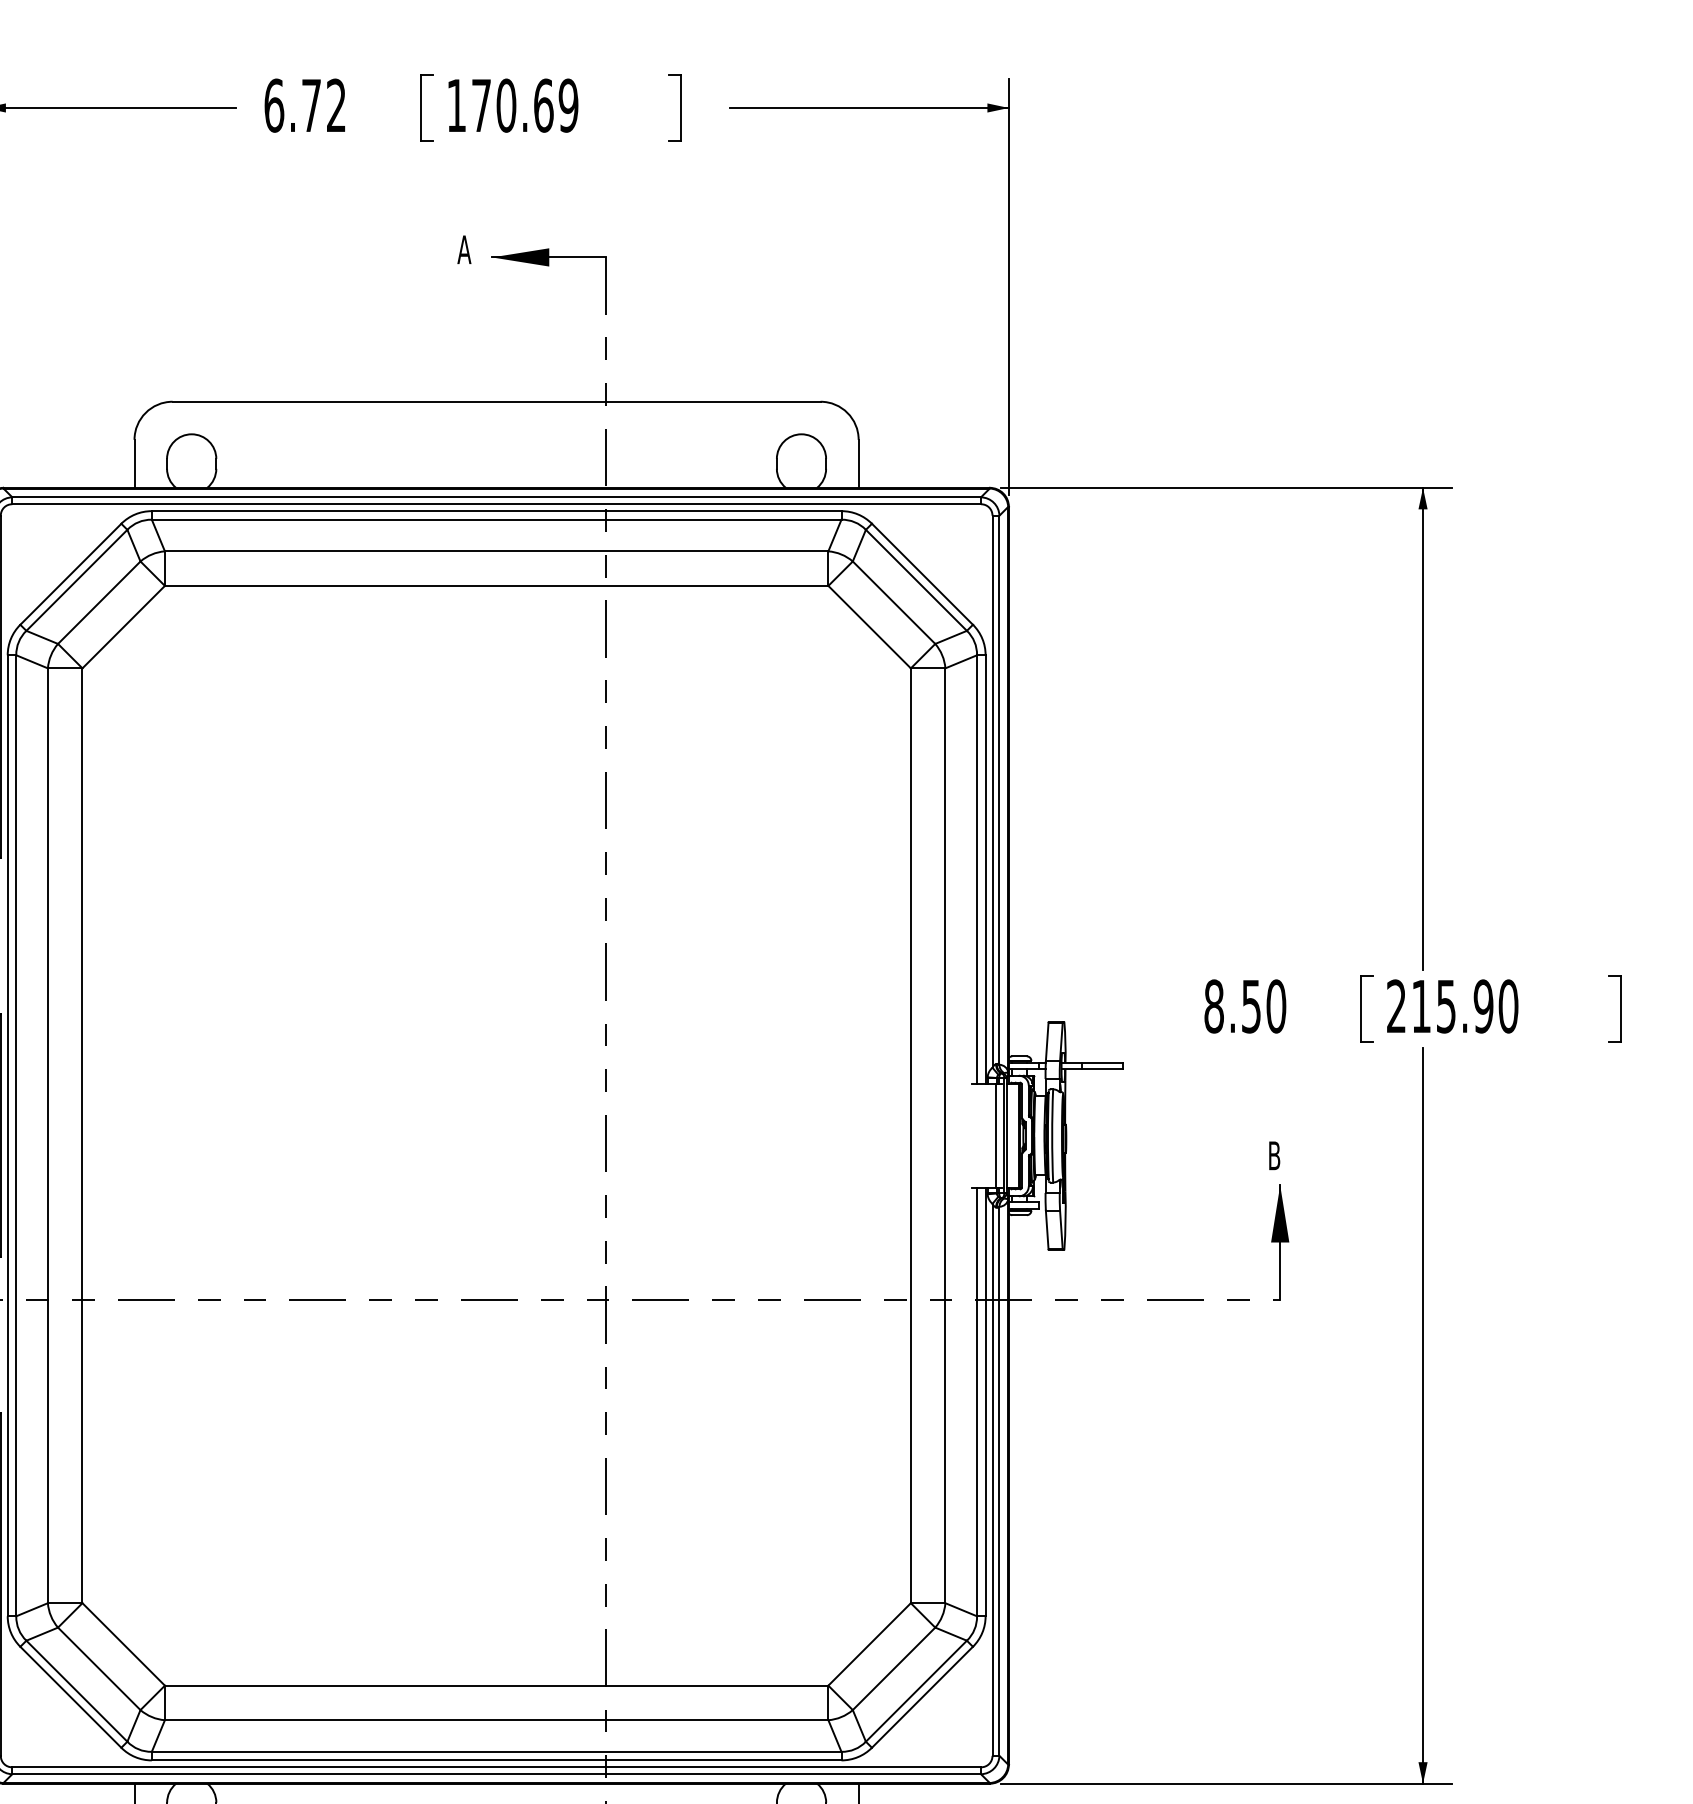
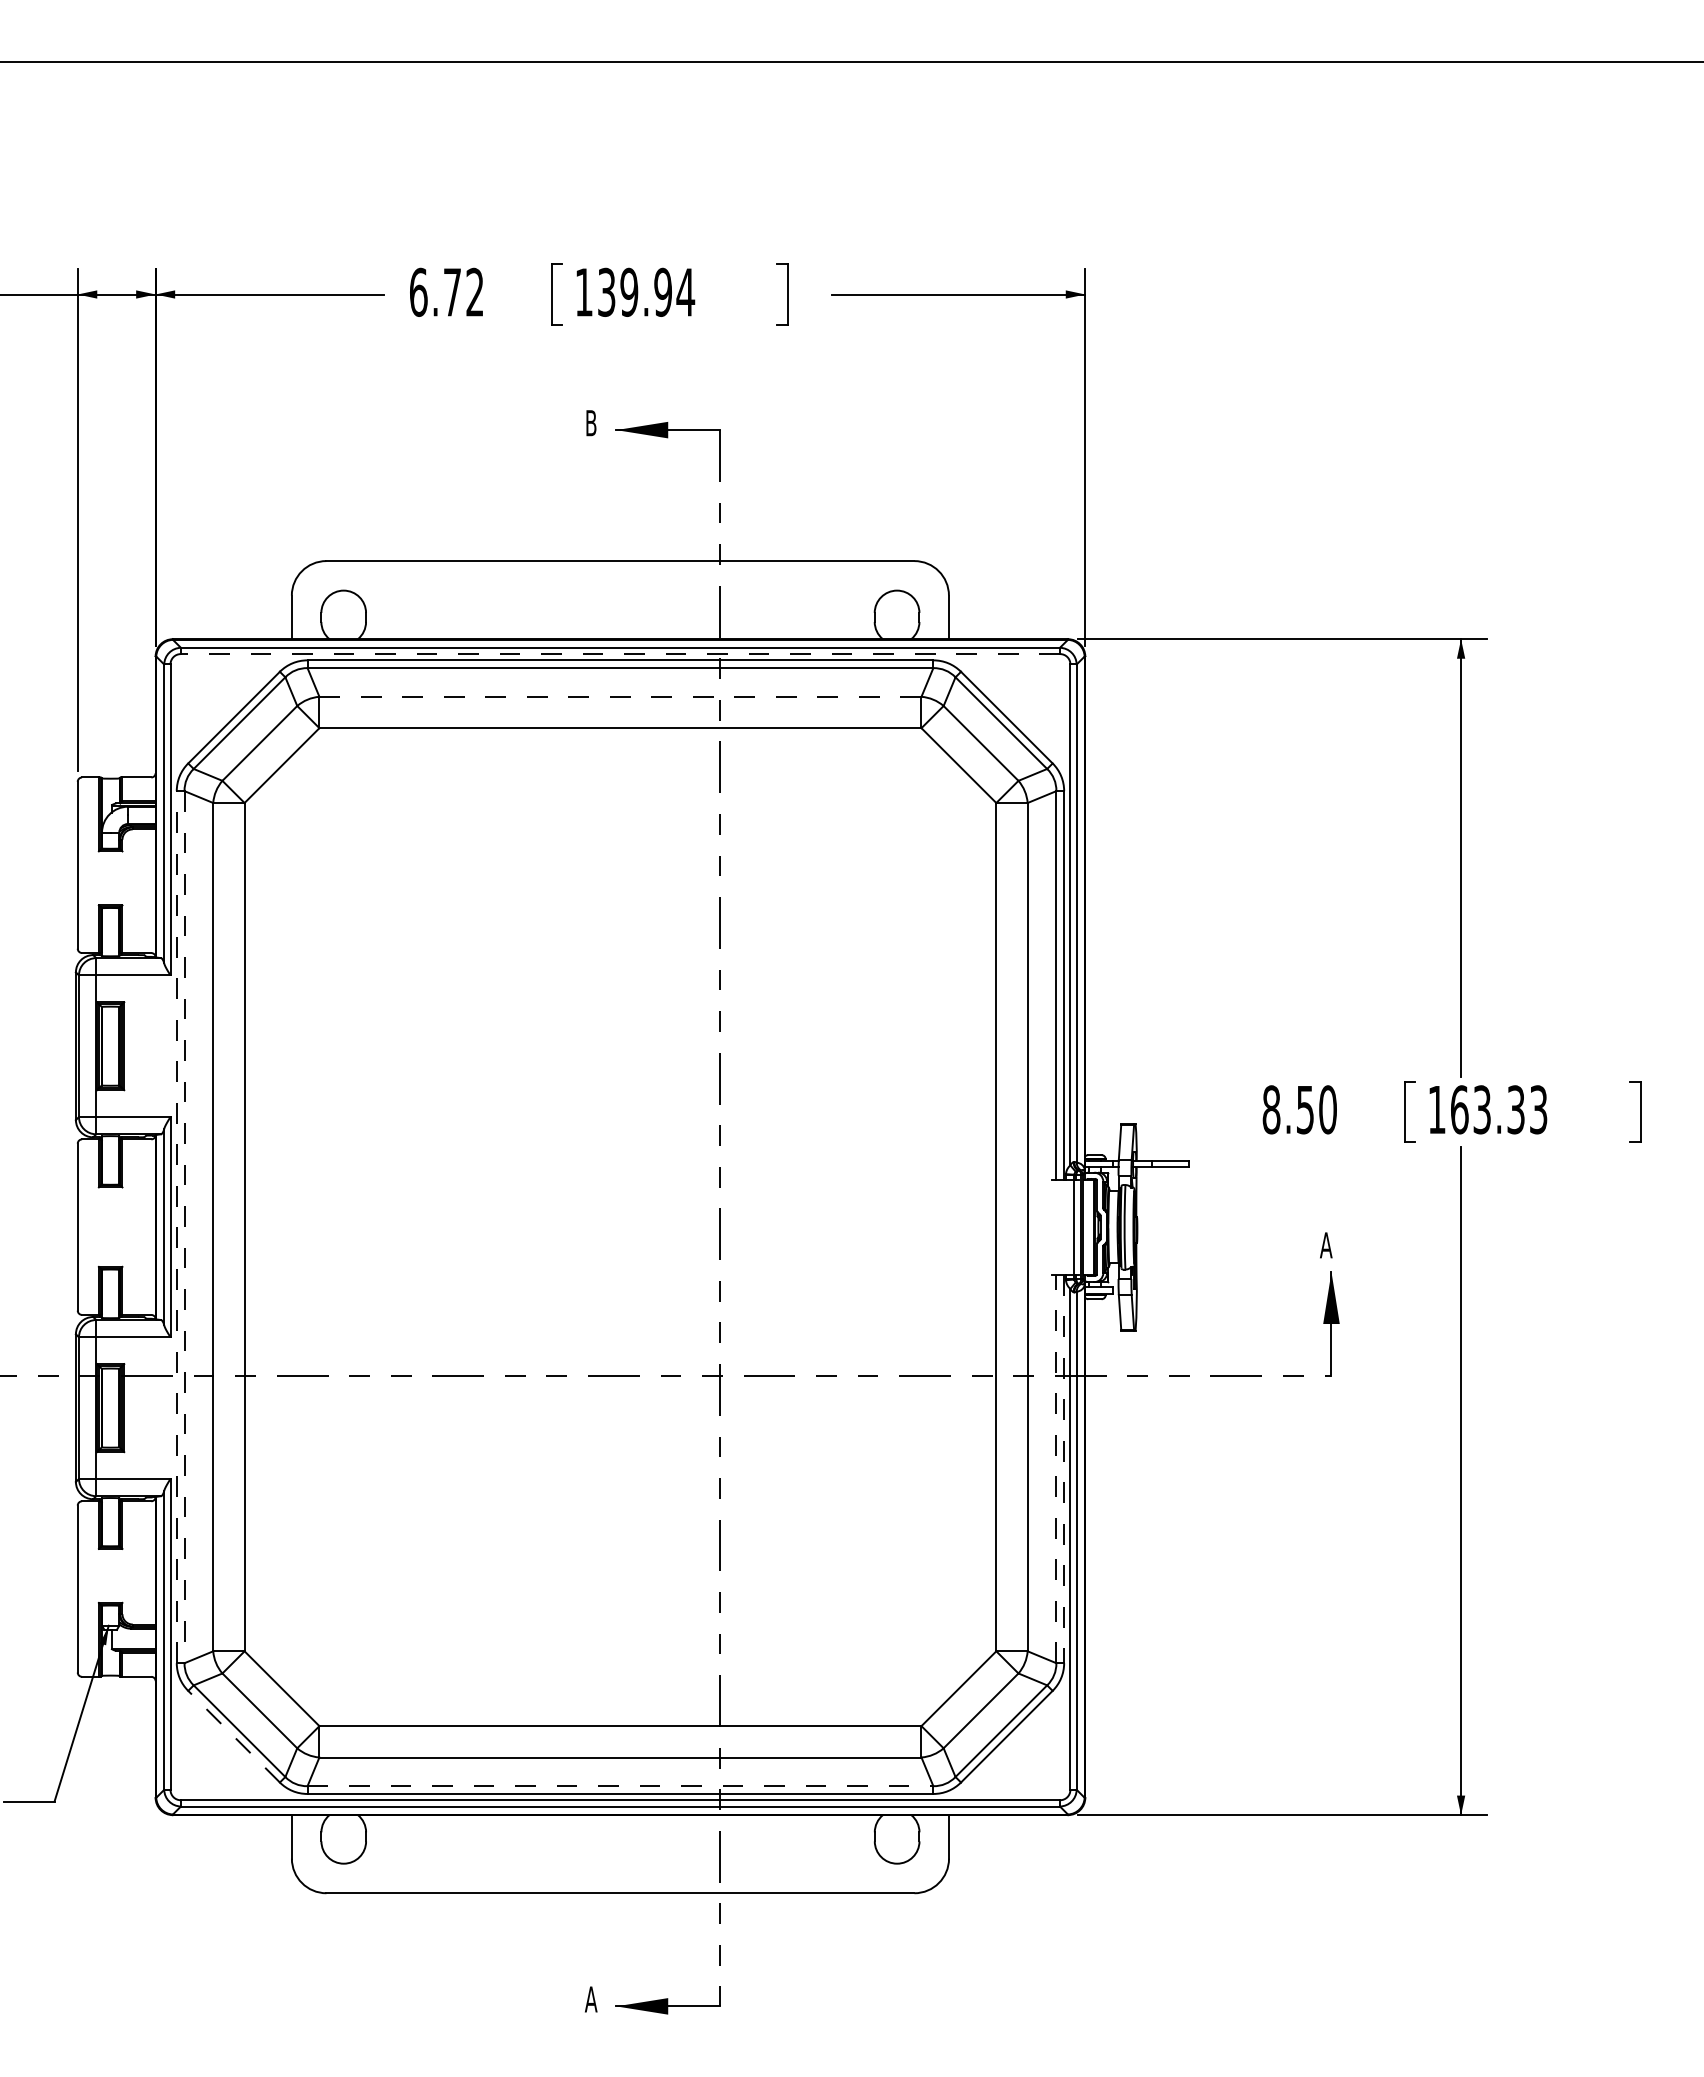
text: (525, 104) -> (646, 291), 170.69 -> 139.94
text: (463, 250) -> (590, 423), A -> B
line: (496, 504) -> (620, 654), solid -> dashed
line: (496, 550) -> (620, 696), solid -> dashed
text: (1452, 1006) -> (1487, 1109), 215.90 -> 163.33
line: (7, 1135) -> (176, 1226), solid -> dashed
line: (16, 1136) -> (184, 1227), solid -> dashed
text: (1274, 1155) -> (1326, 1245), B -> A
line: (977, 1401) -> (1056, 1468), solid -> dashed
line: (985, 1402) -> (1064, 1469), solid -> dashed
line: (71, 1697) -> (234, 1736), solid -> dashed
line: (496, 1752) -> (620, 1786), solid -> dashed

